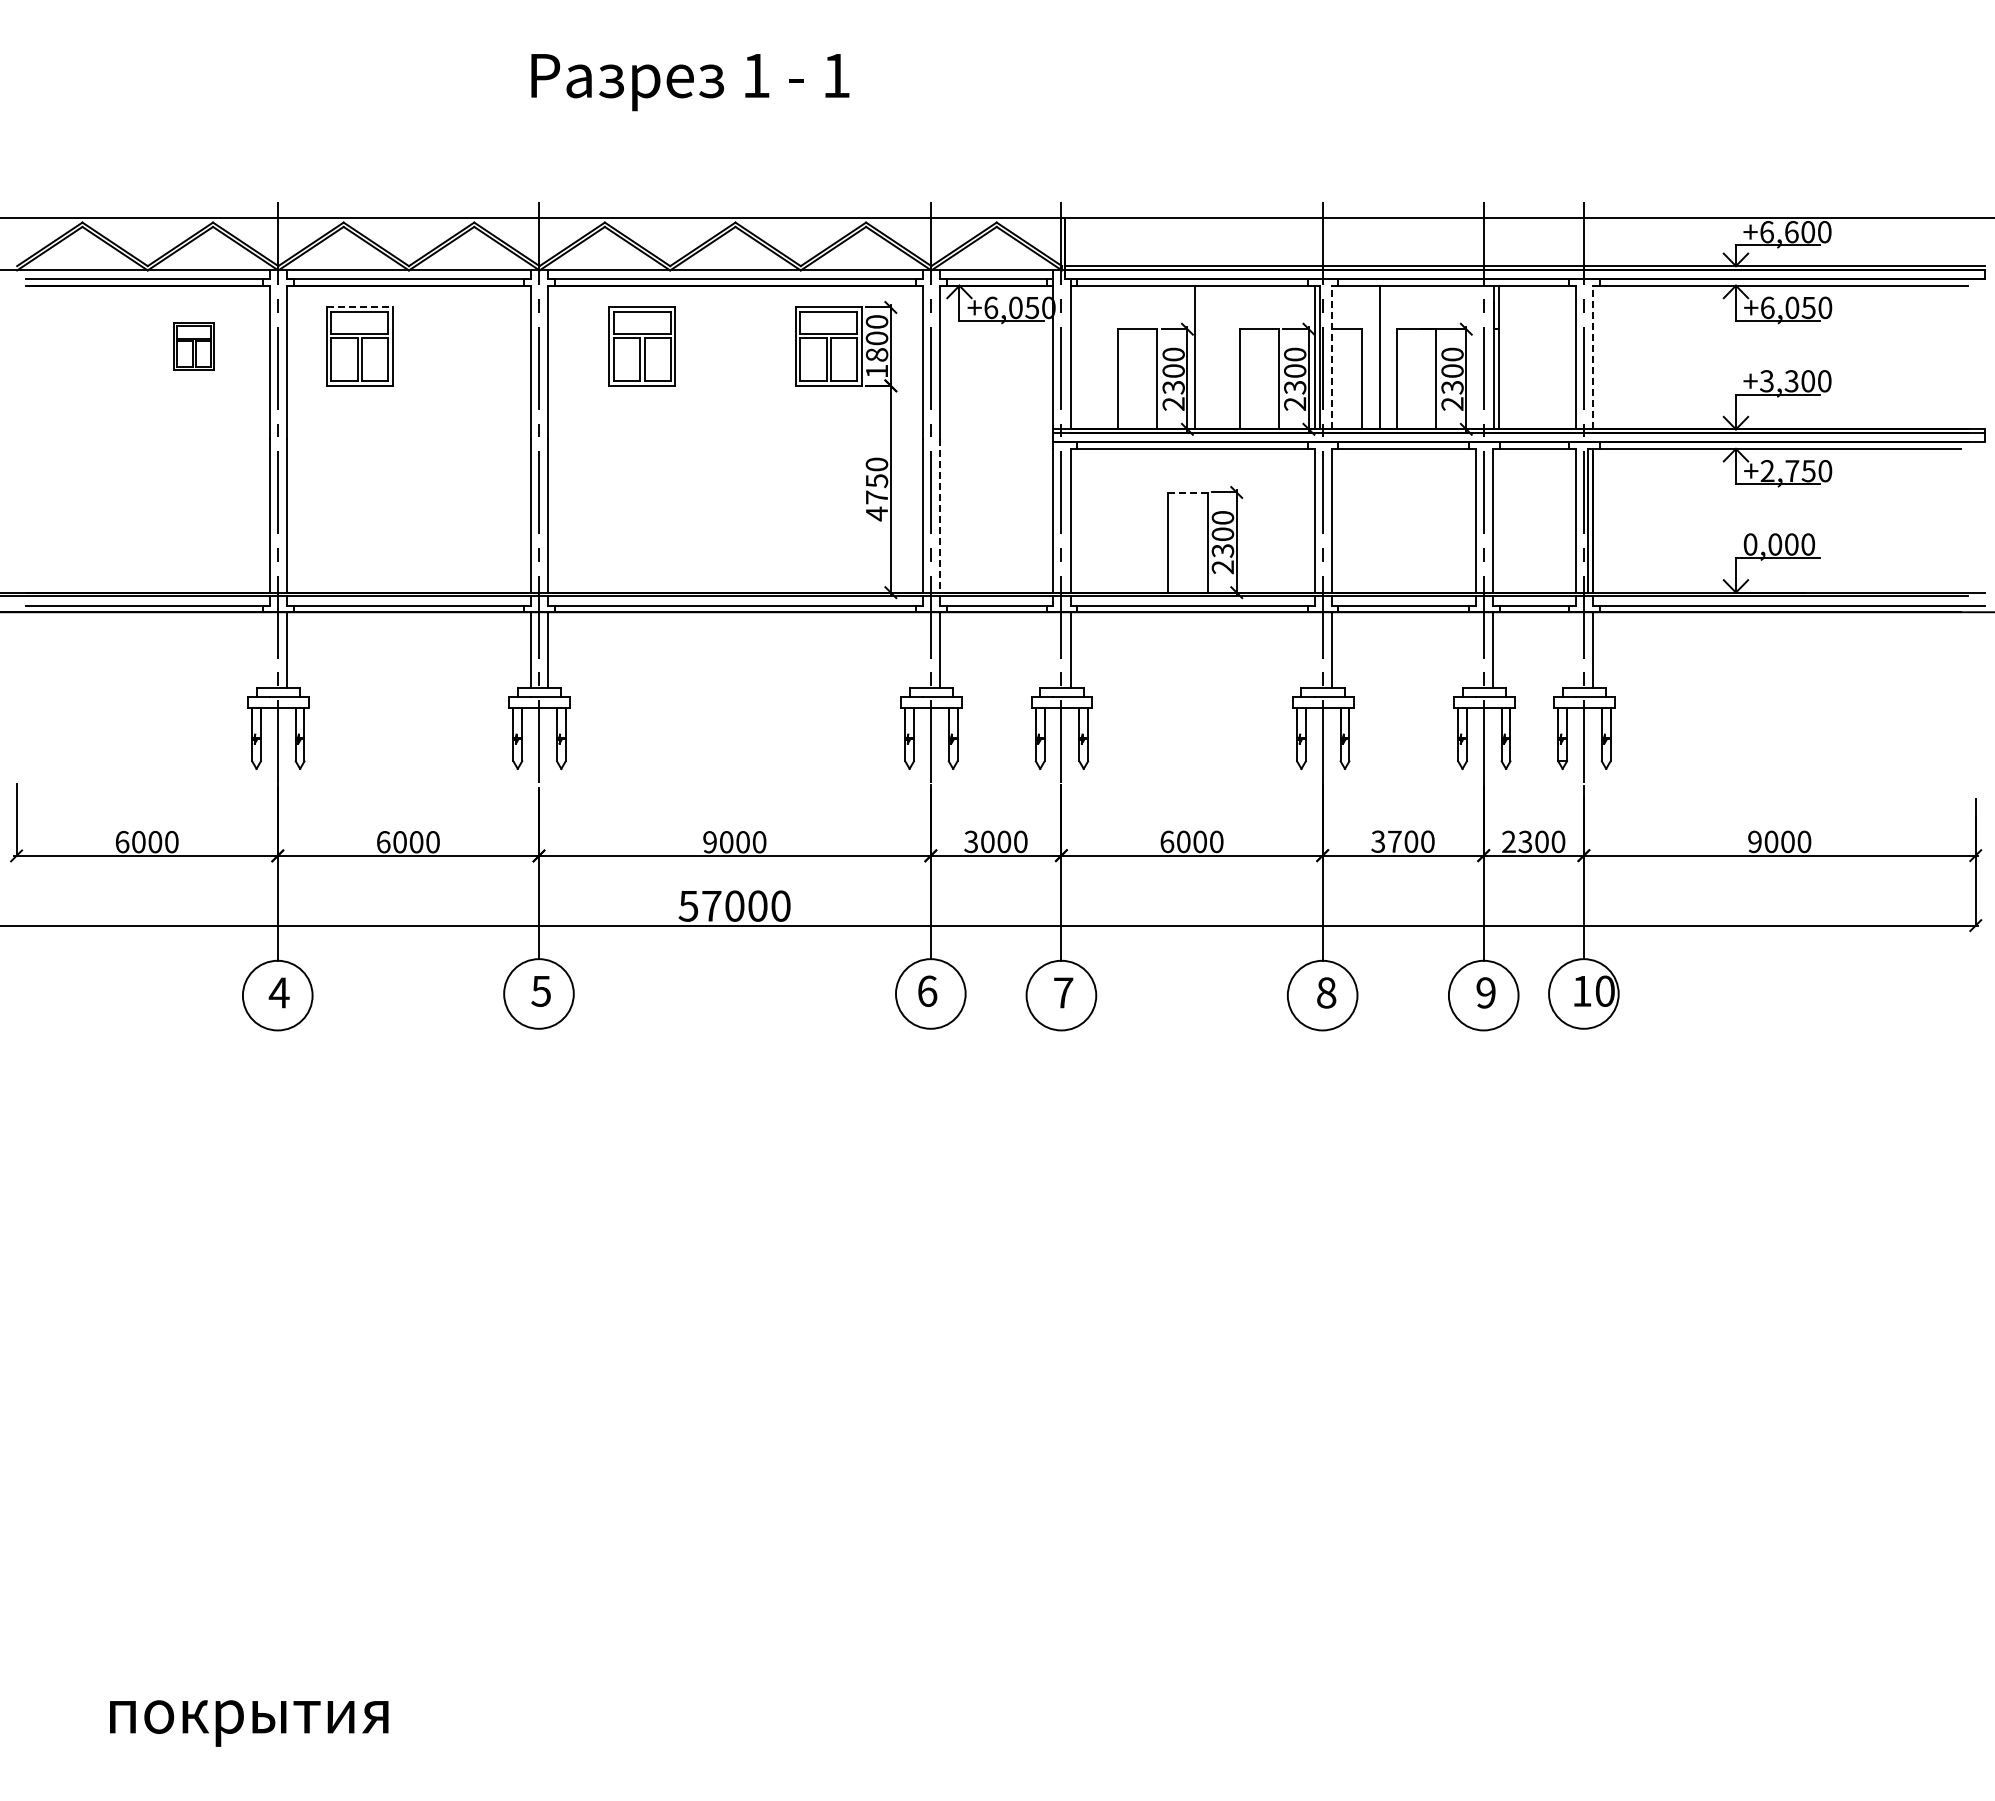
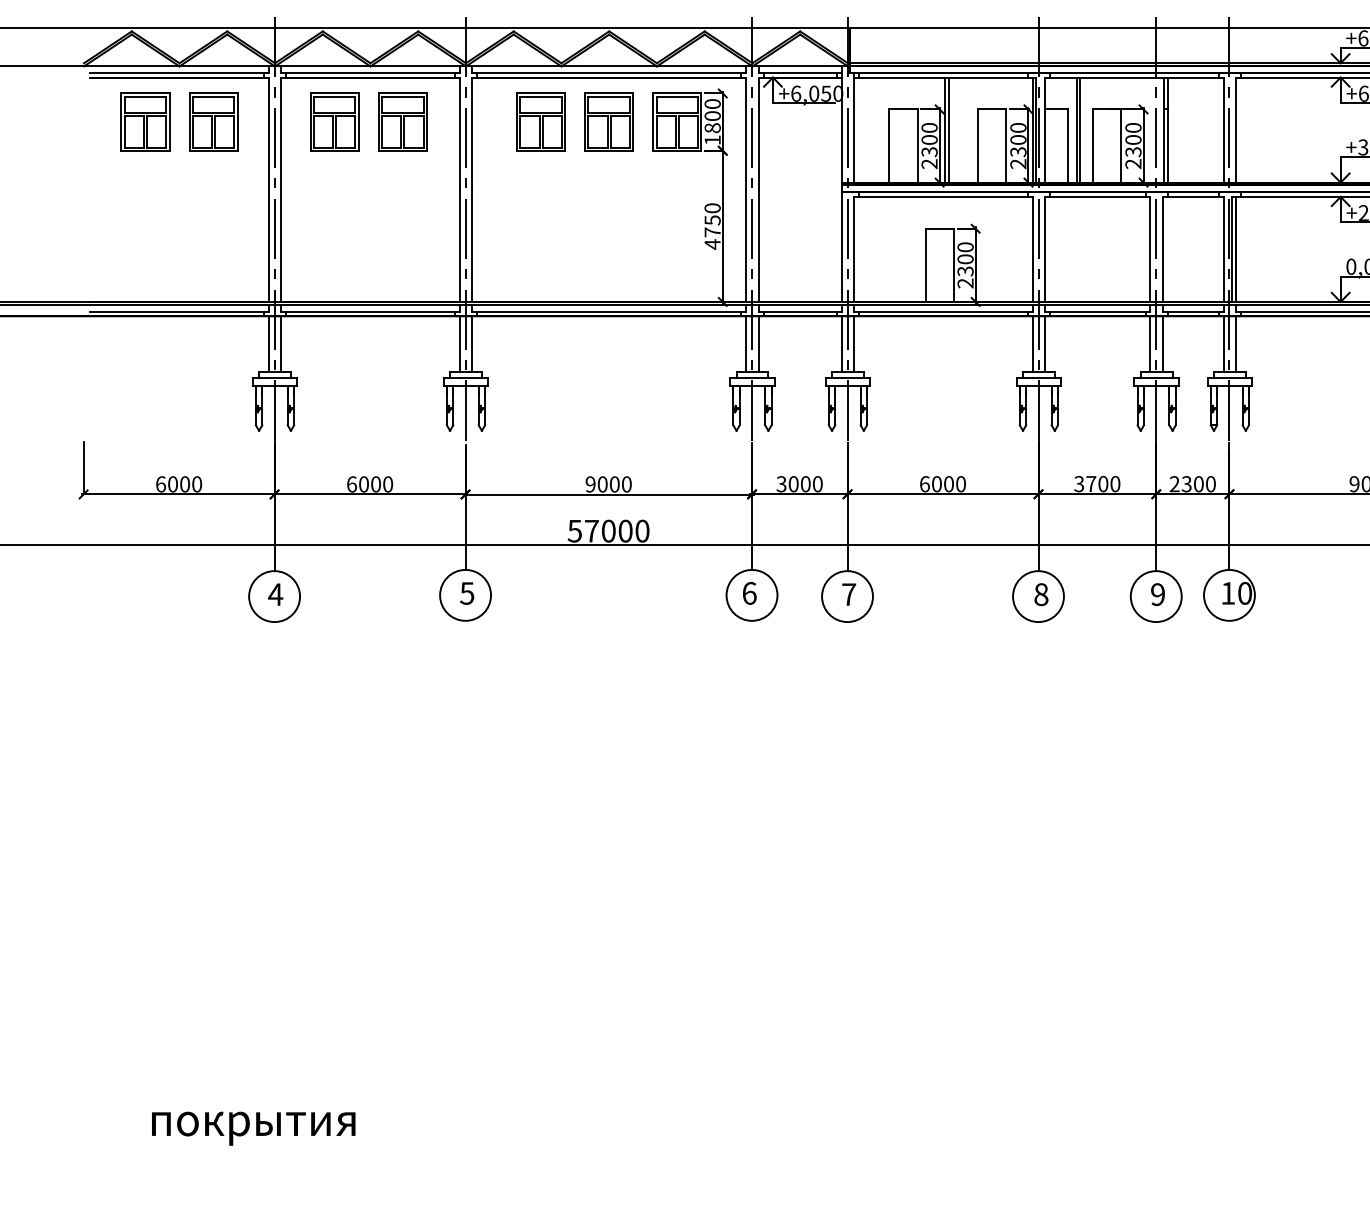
line: (359, 307) -> (334, 93), dashed -> solid
part: (100, 346) -> (144, 122), added
part: (193, 346) -> (212, 122), size x1.67
part: (452, 346) -> (402, 122), added
part: (735, 346) -> (609, 122), added
line: (1200, 357) -> (949, 130), added
line: (1331, 357) -> (1044, 130), dashed -> solid
line: (1374, 357) -> (1076, 130), added
line: (1593, 357) -> (1236, 130), dashed -> solid
line: (1188, 492) -> (940, 228), dashed -> solid
line: (940, 516) -> (759, 246), dashed -> solid
line: (269, 650) -> (268, 344), added
line: (922, 650) -> (745, 344), added
line: (1053, 650) -> (841, 344), added
line: (1314, 650) -> (1032, 344), added
line: (1475, 650) -> (1150, 344), added
line: (1575, 650) -> (1223, 344), added

